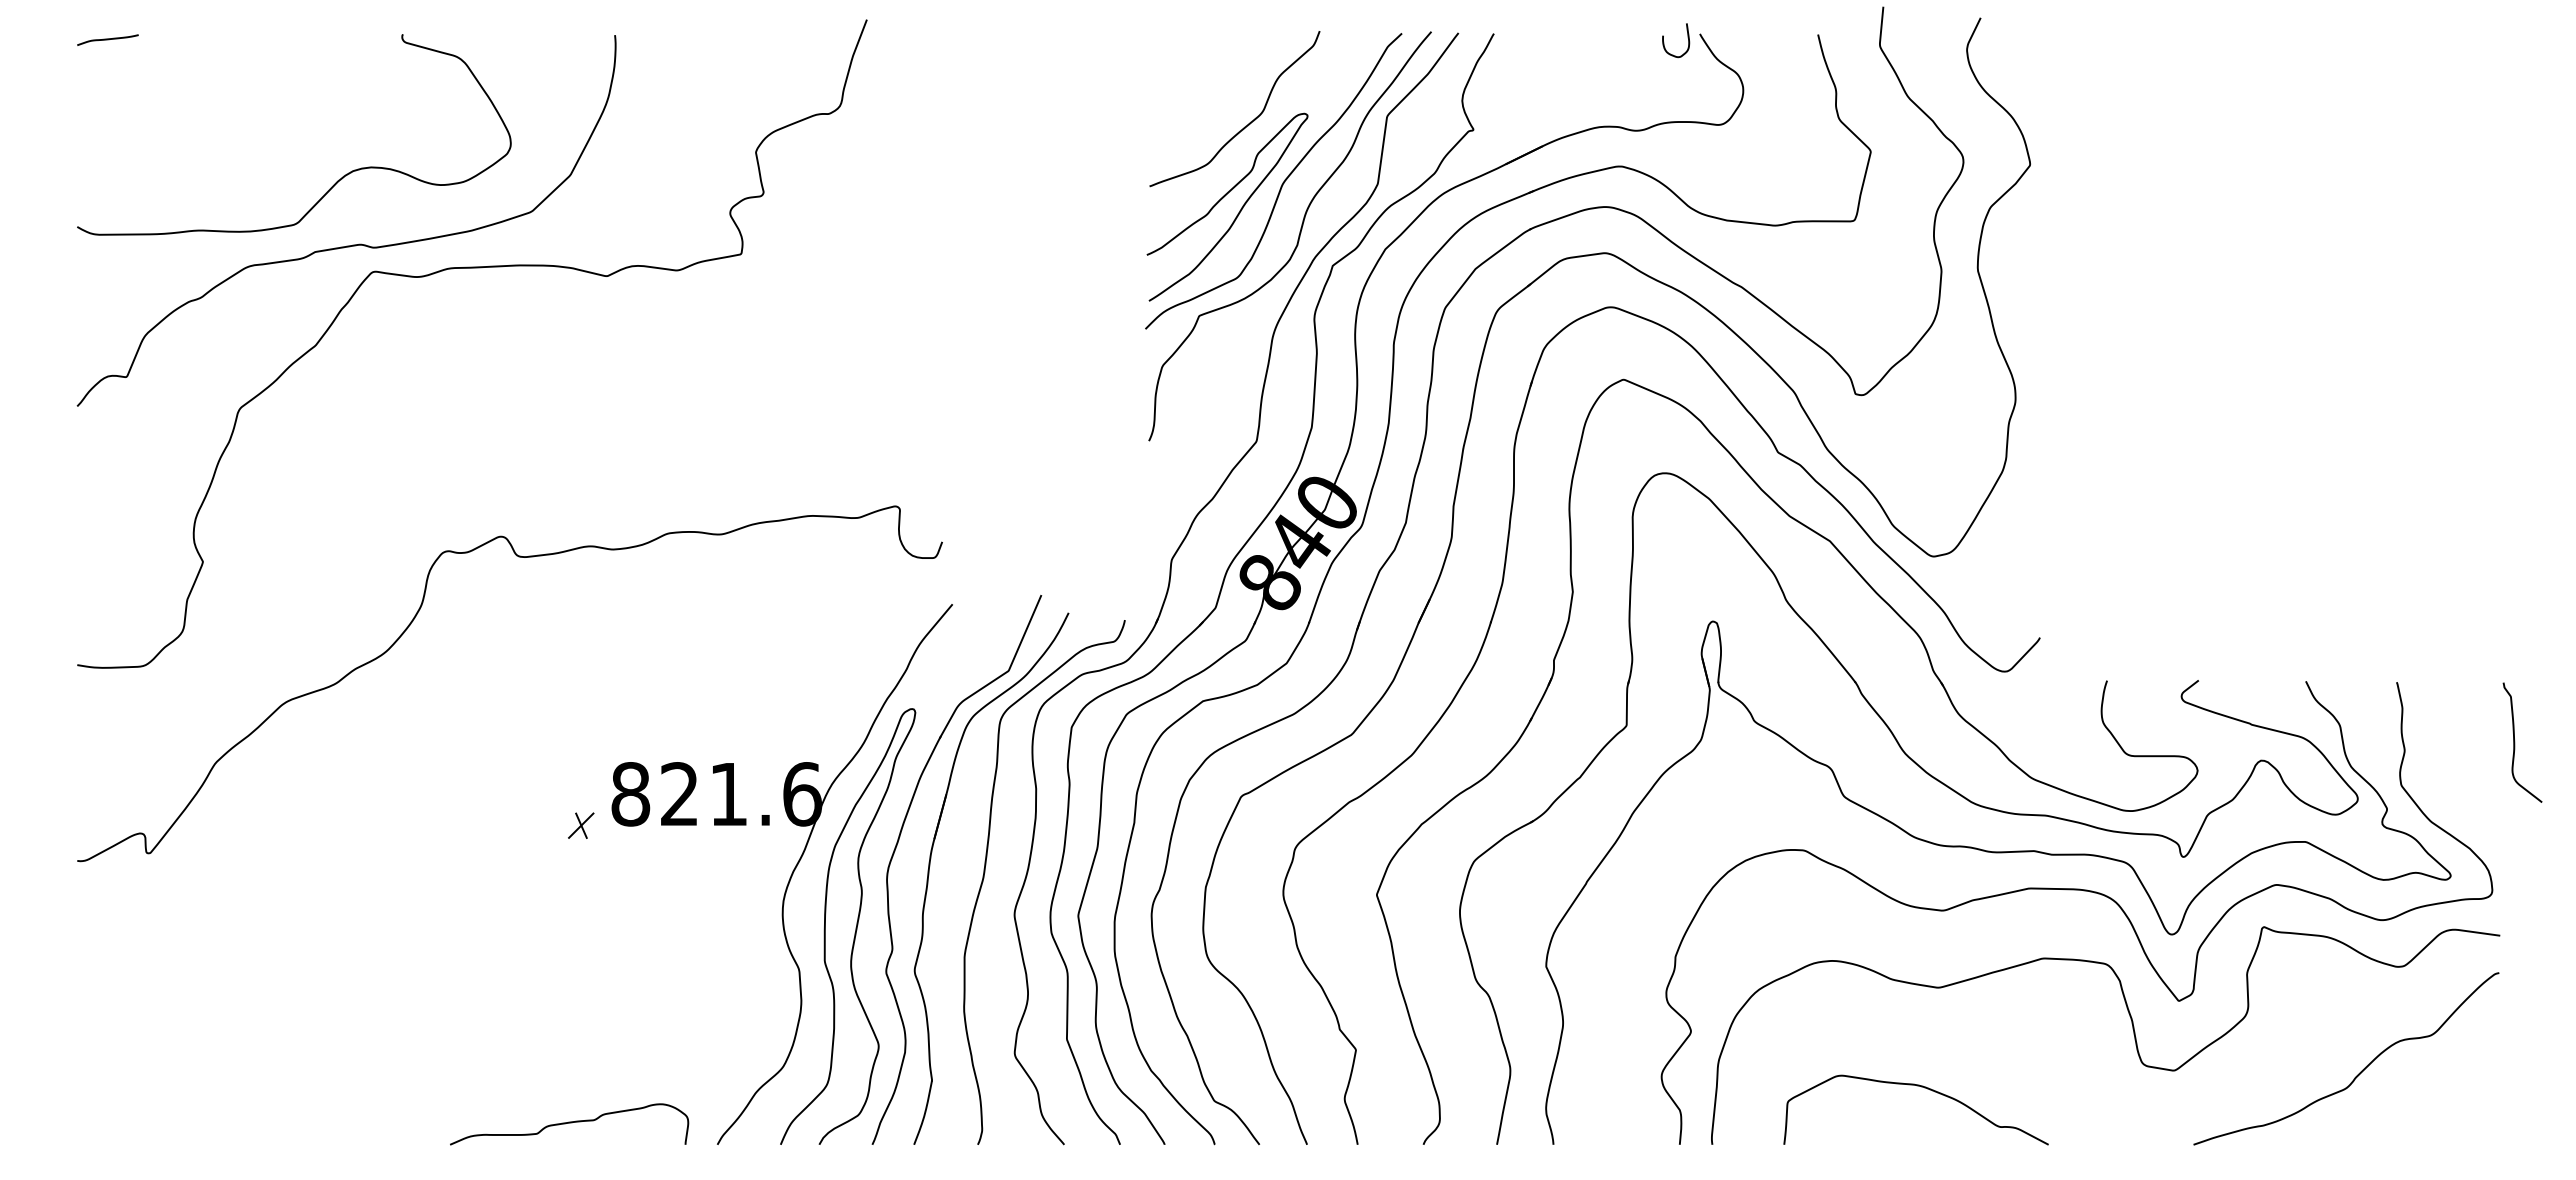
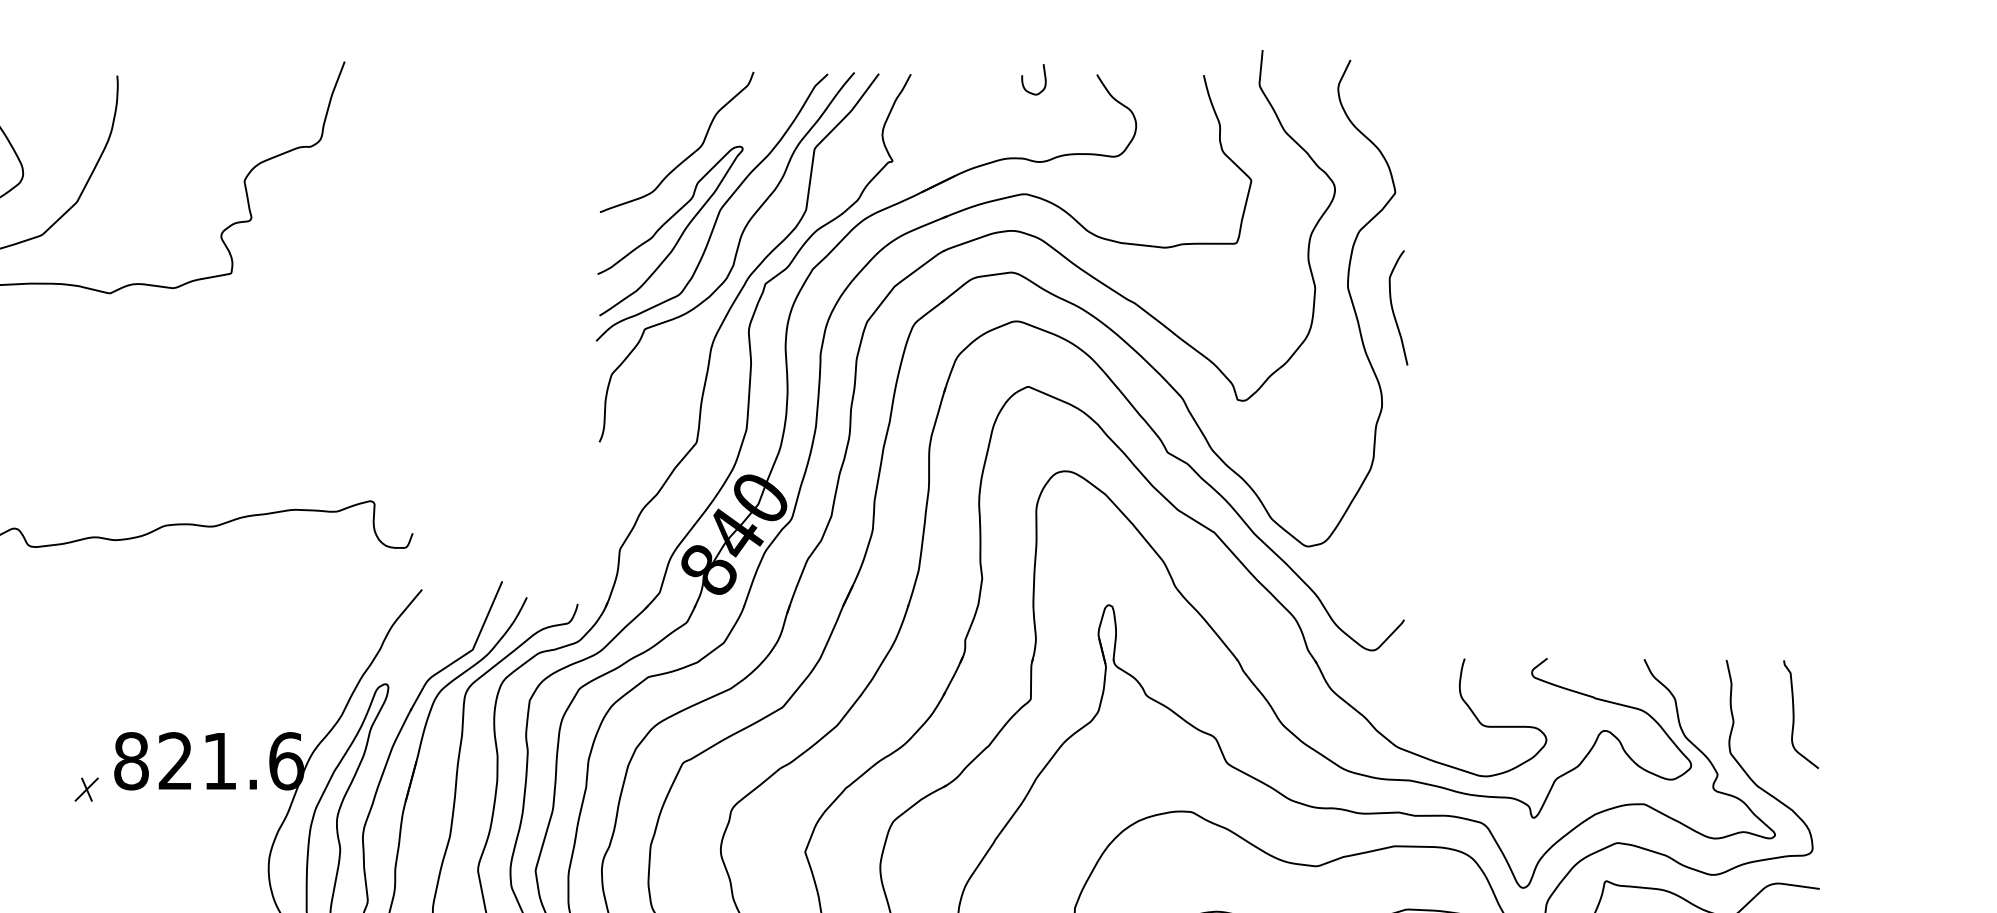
curve: (1687, 37) -> (1044, 76), moved
curve: (2028, 294) -> (1393, 309), added
curve: (2515, 742) -> (1794, 714), moved

